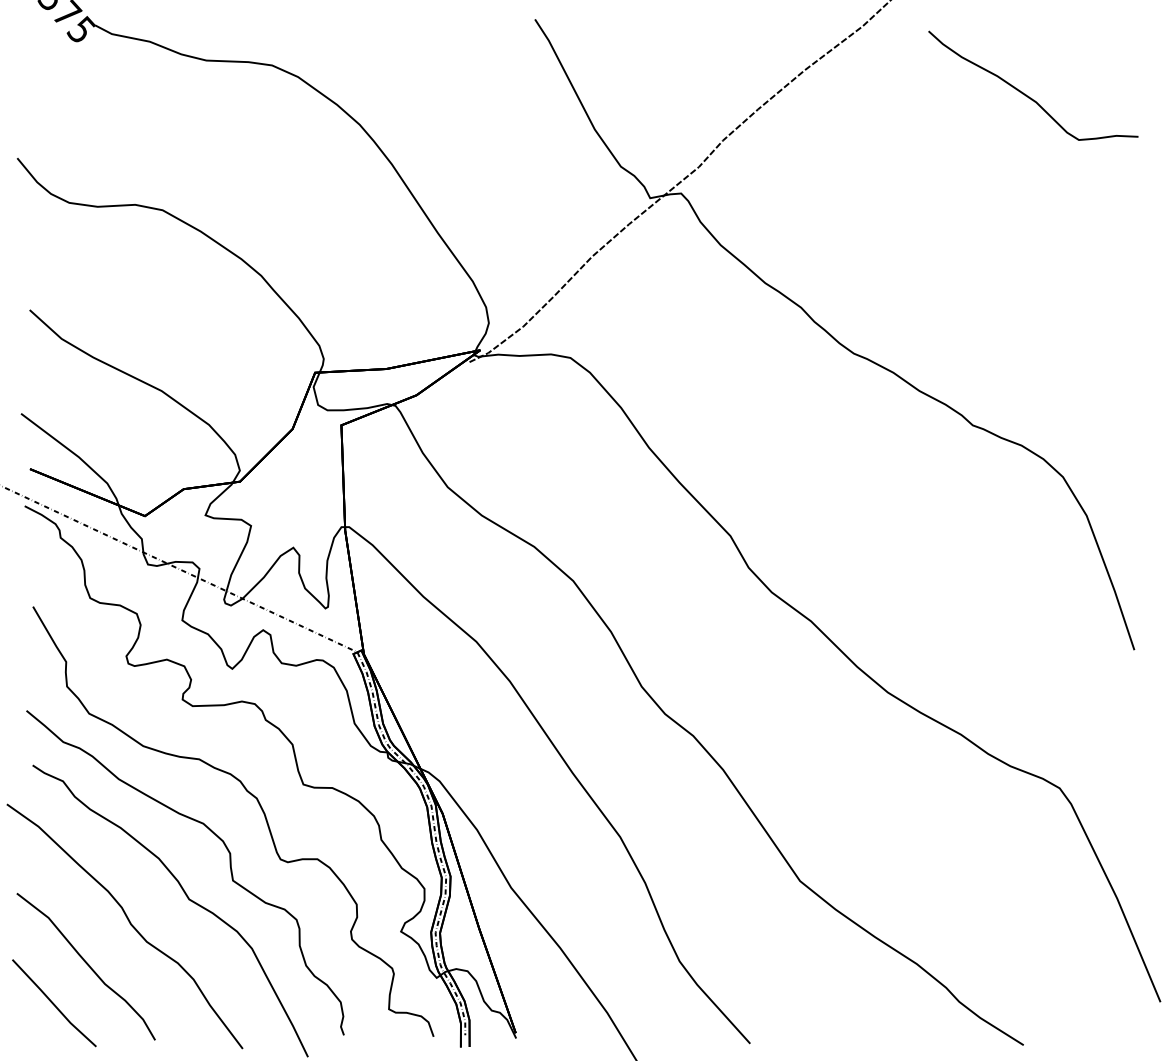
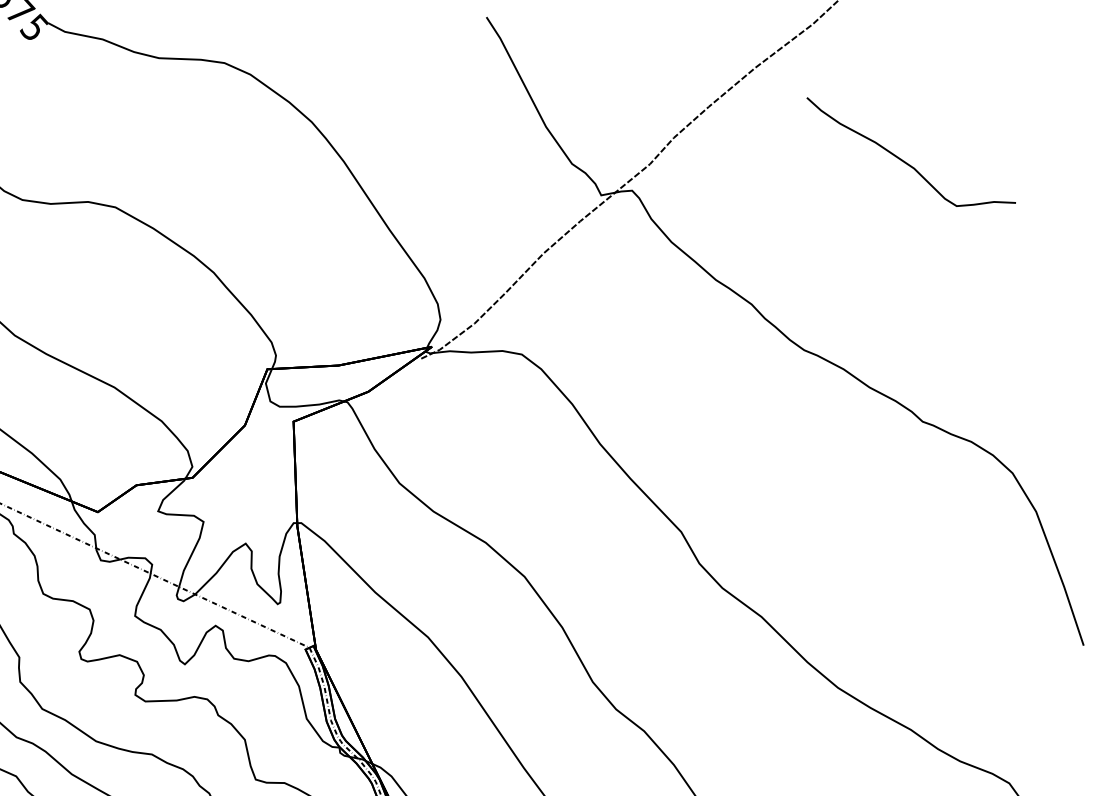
curve: (1025, 93) -> (903, 159), moved

